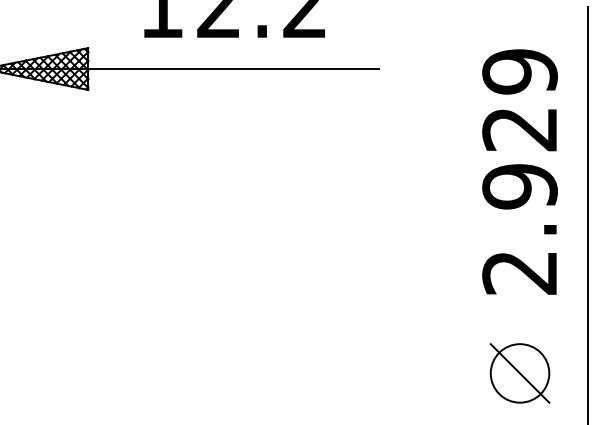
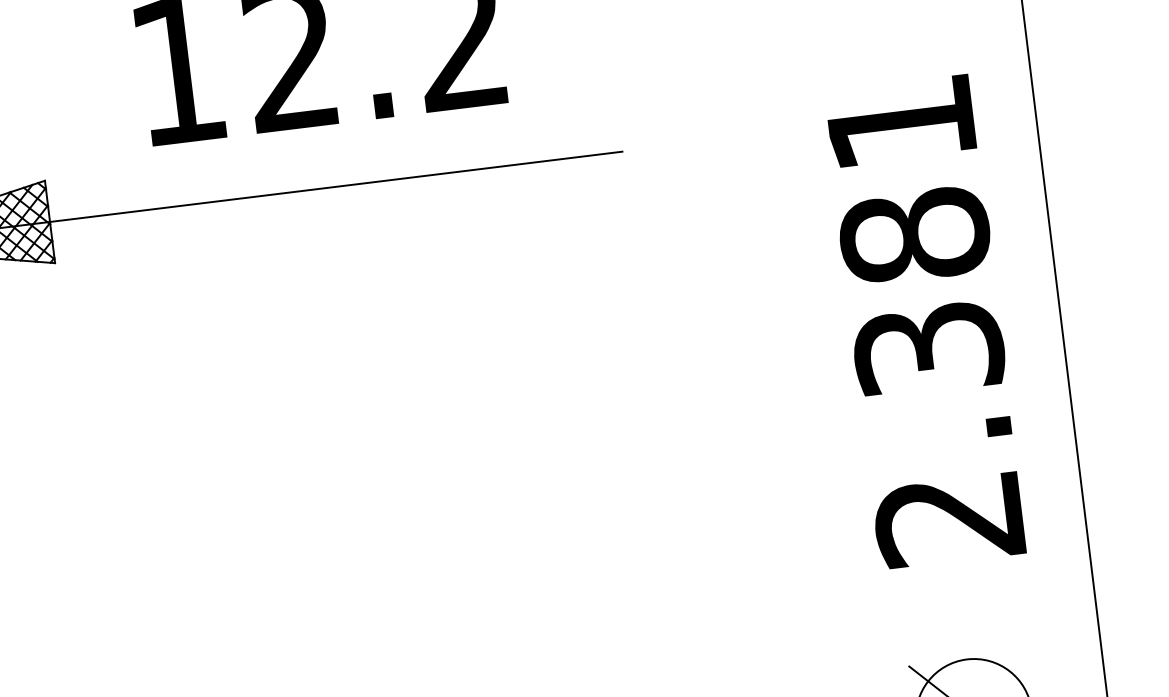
text: (519, 129) -> (913, 236), 2.929 -> 2.381

